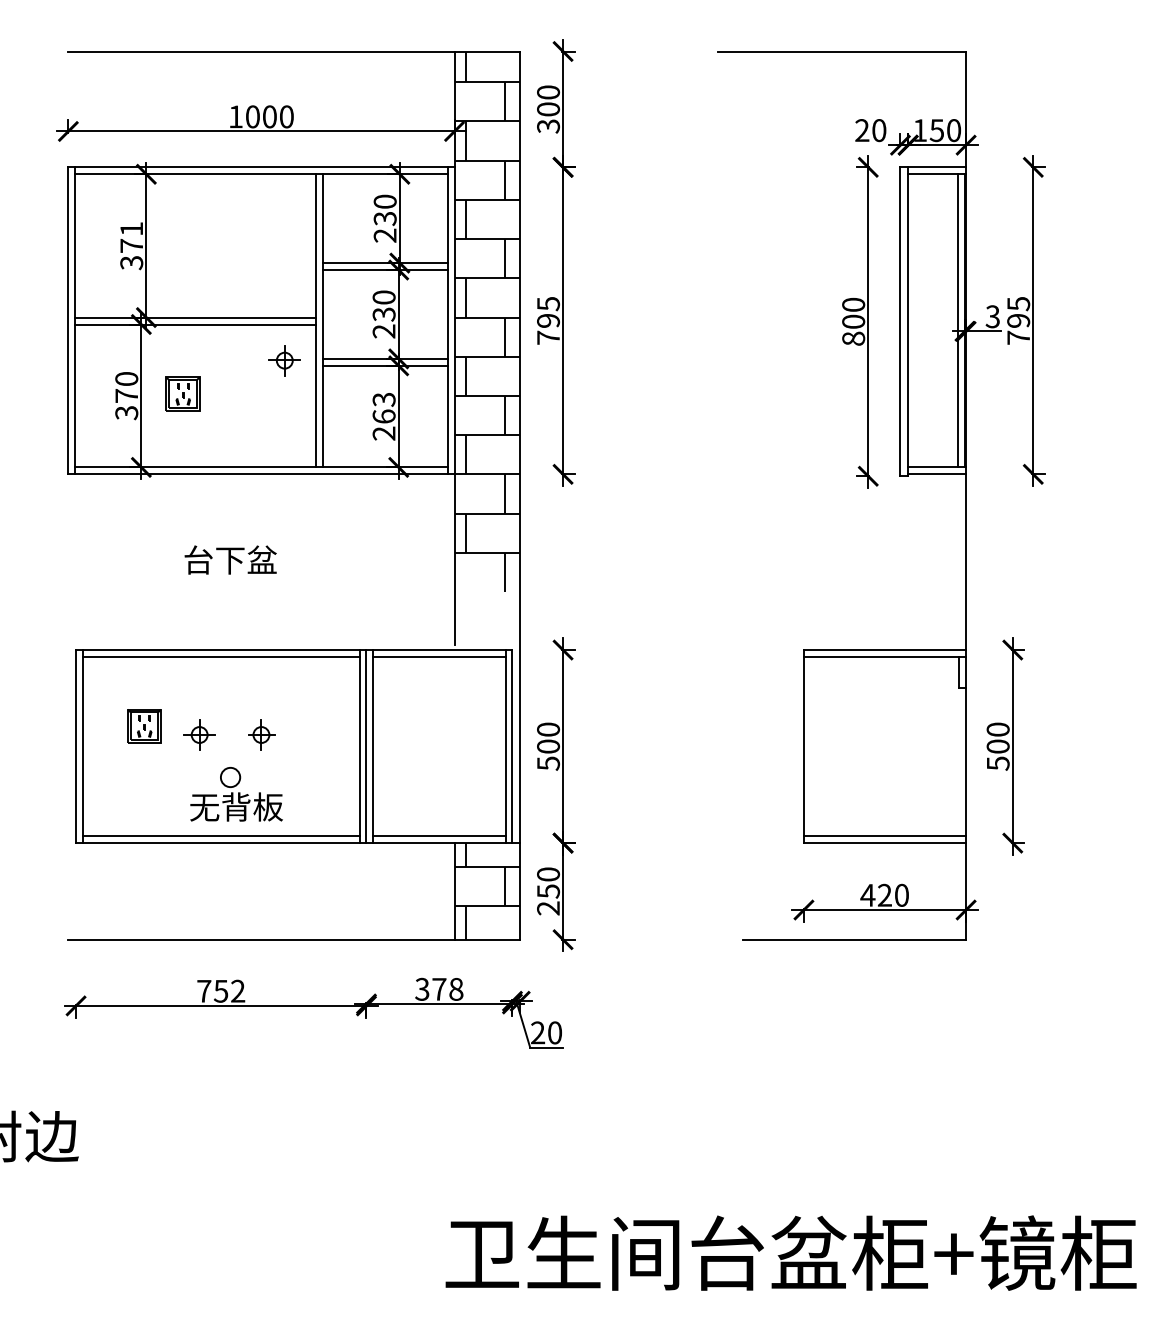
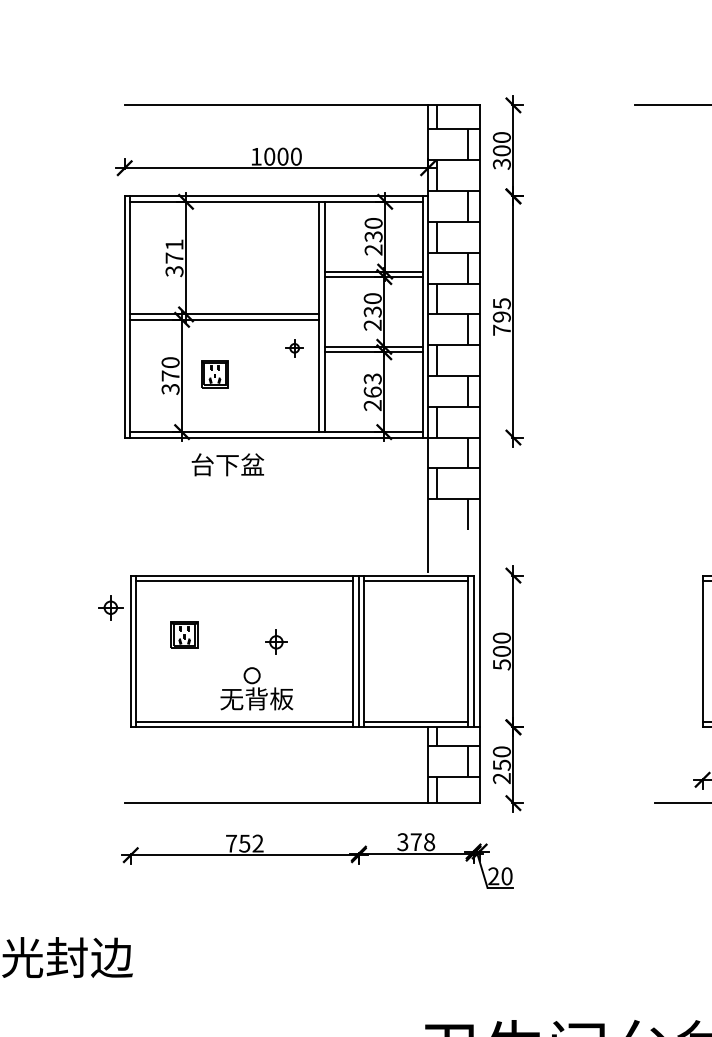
part: (284, 360) -> (294, 348), size x0.7
text: (230, 559) -> (227, 464), moved
part: (199, 734) -> (110, 607), moved

